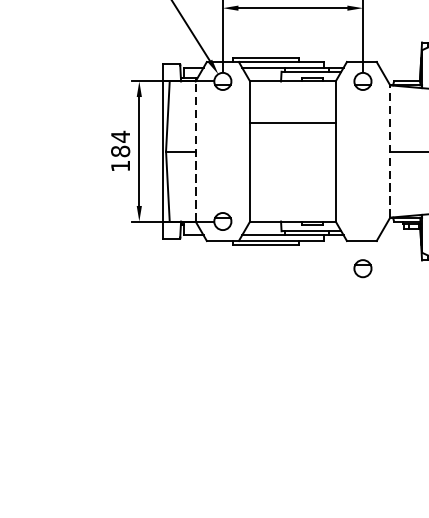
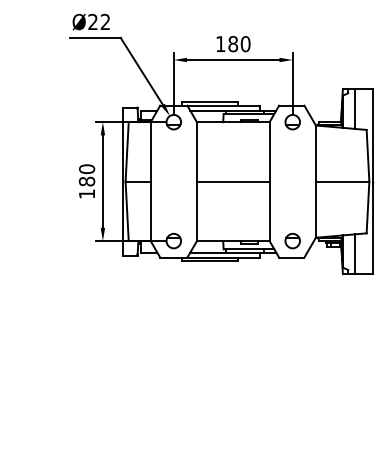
line: (292, 123) -> (232, 181), moved
text: (119, 137) -> (86, 169), 184 -> 180
line: (195, 151) -> (150, 181), dashed -> solid
line: (389, 151) -> (315, 181), dashed -> solid
part: (362, 269) -> (292, 241), moved

